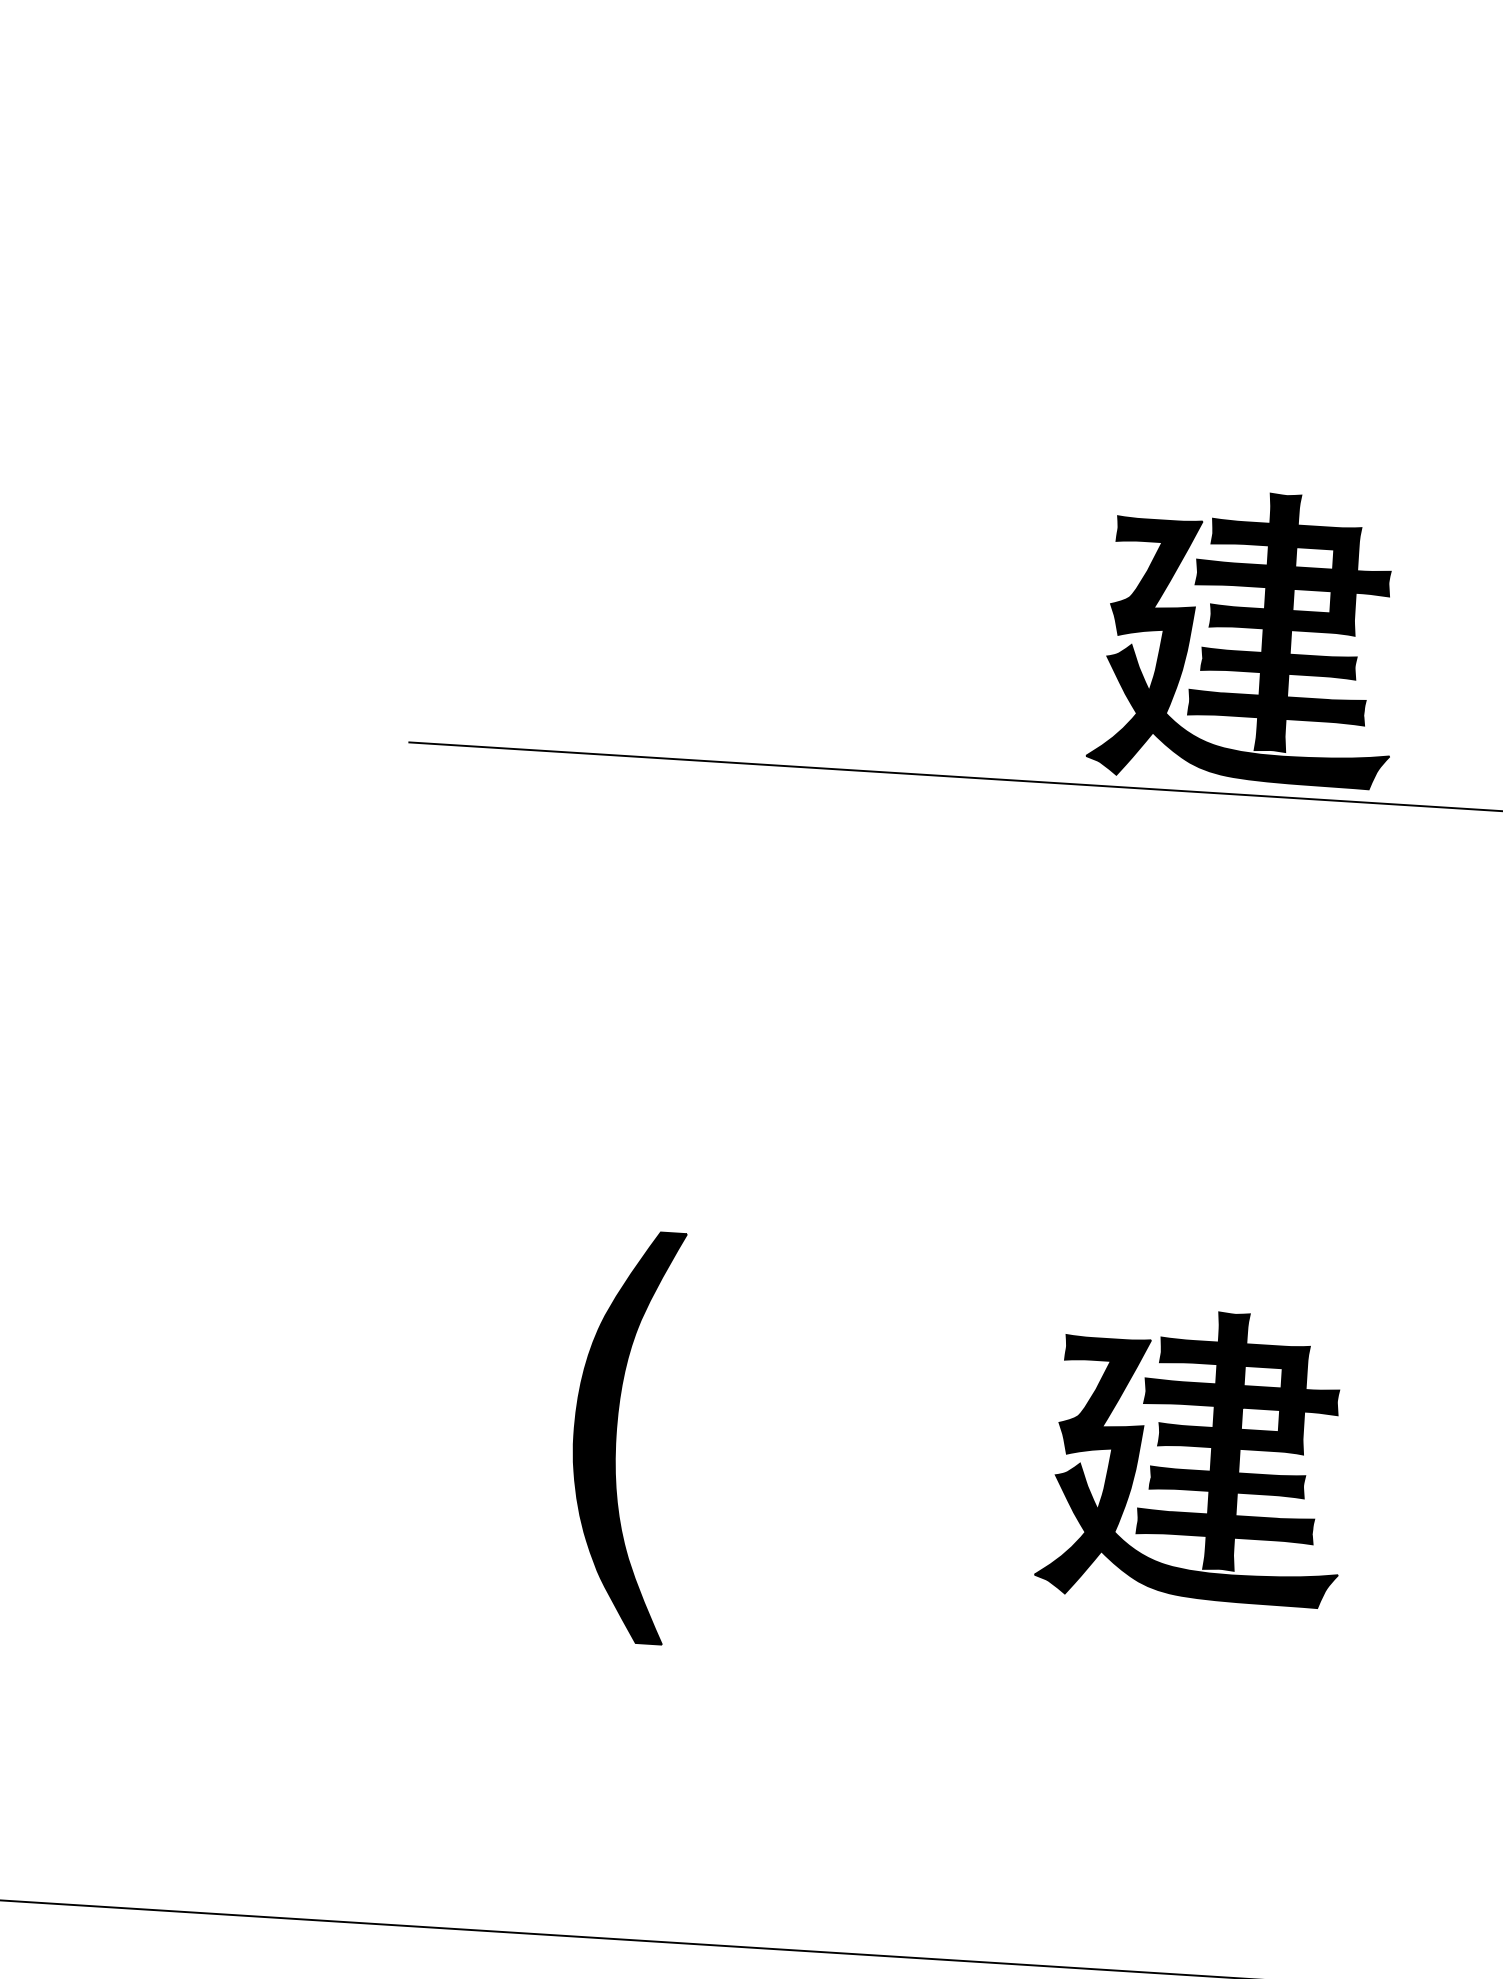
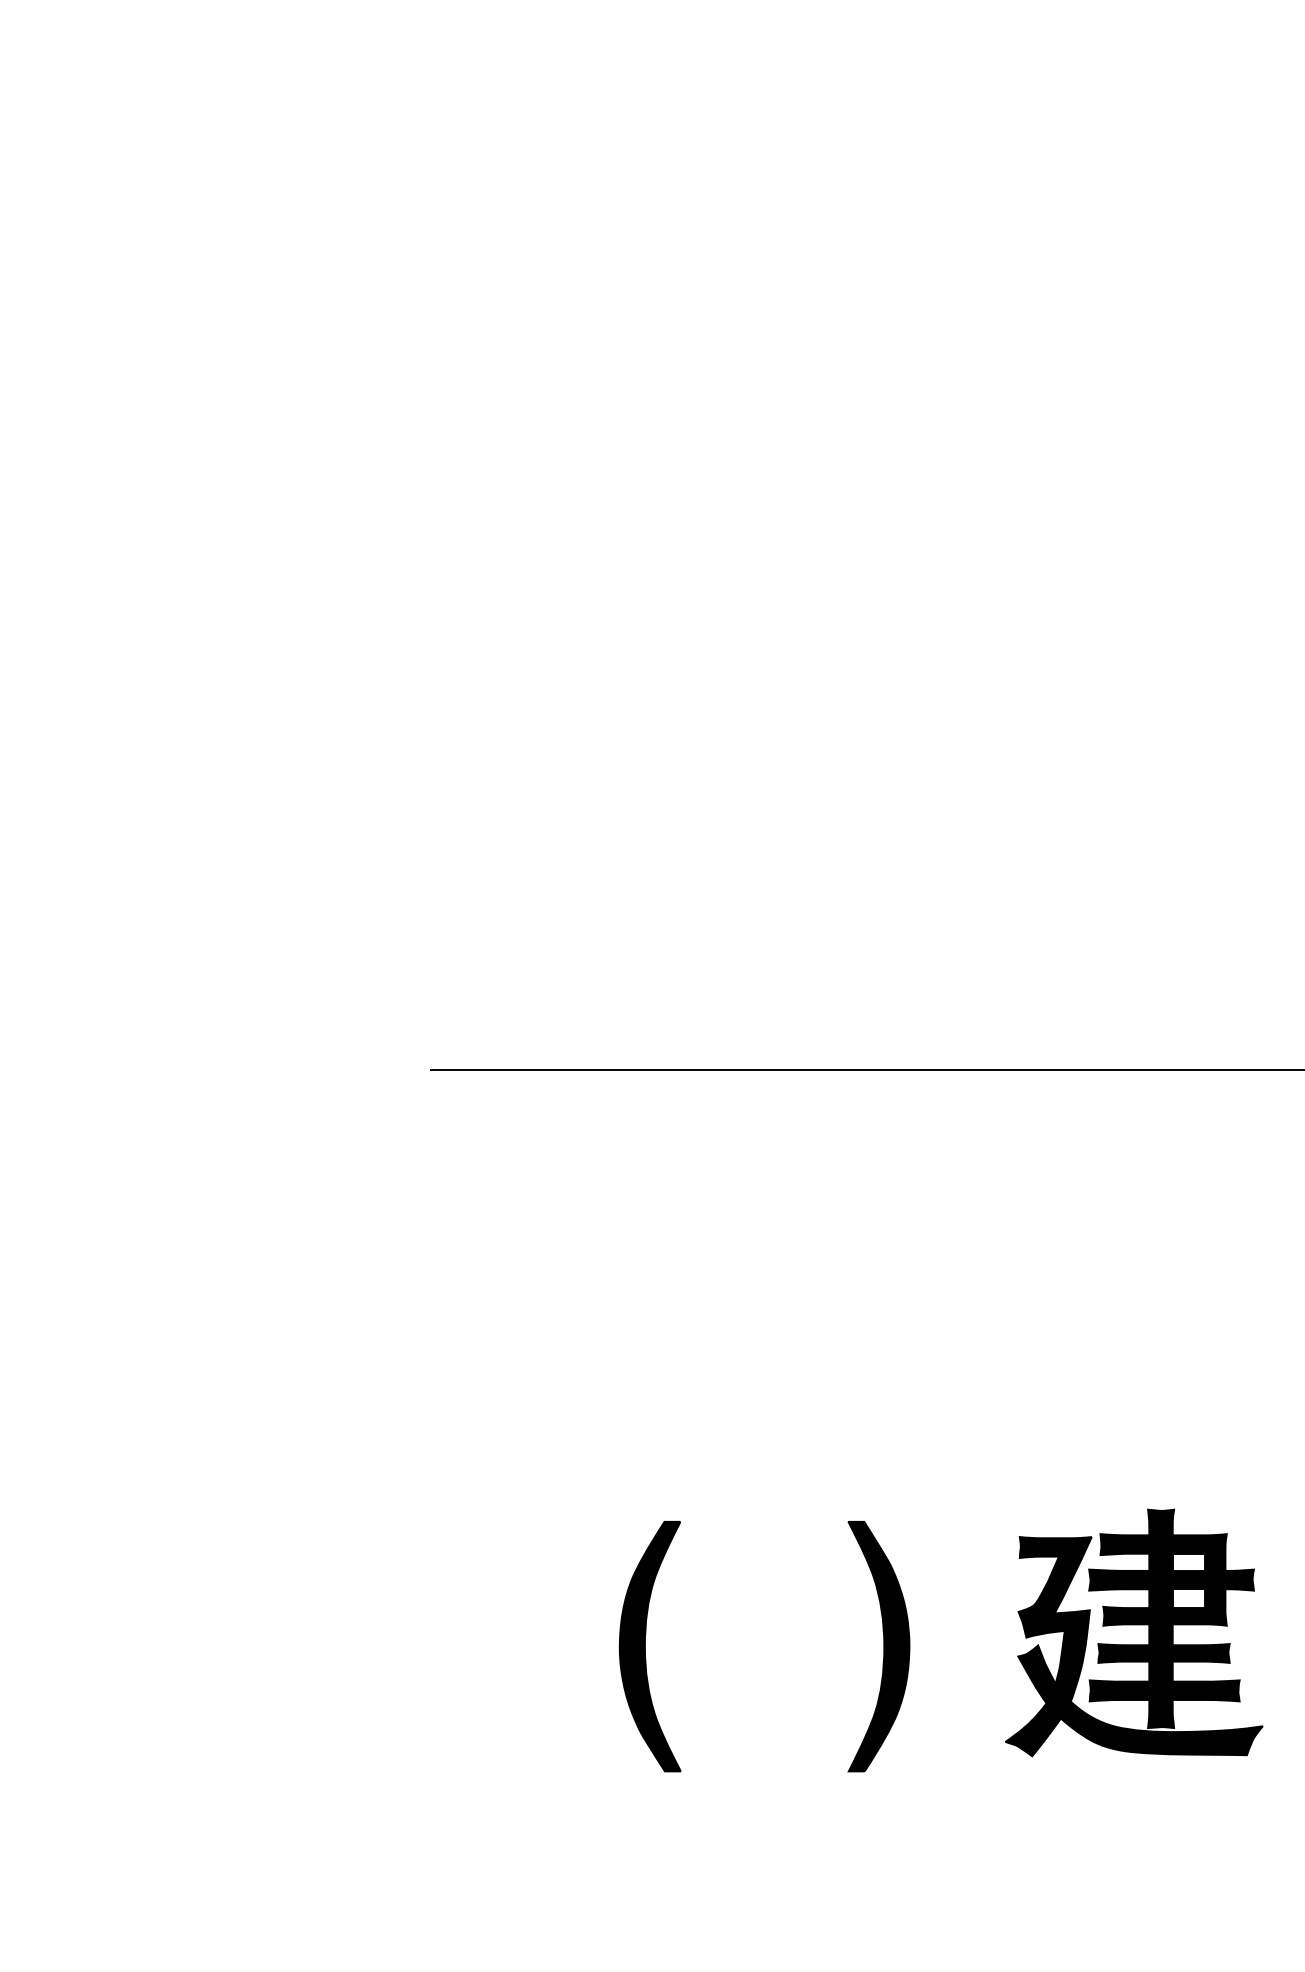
part: (1246, 628) -> (1134, 928), removed
part: (623, 1436) -> (649, 1646), size x0.71
part: (892, 1453) -> (878, 1646), added

